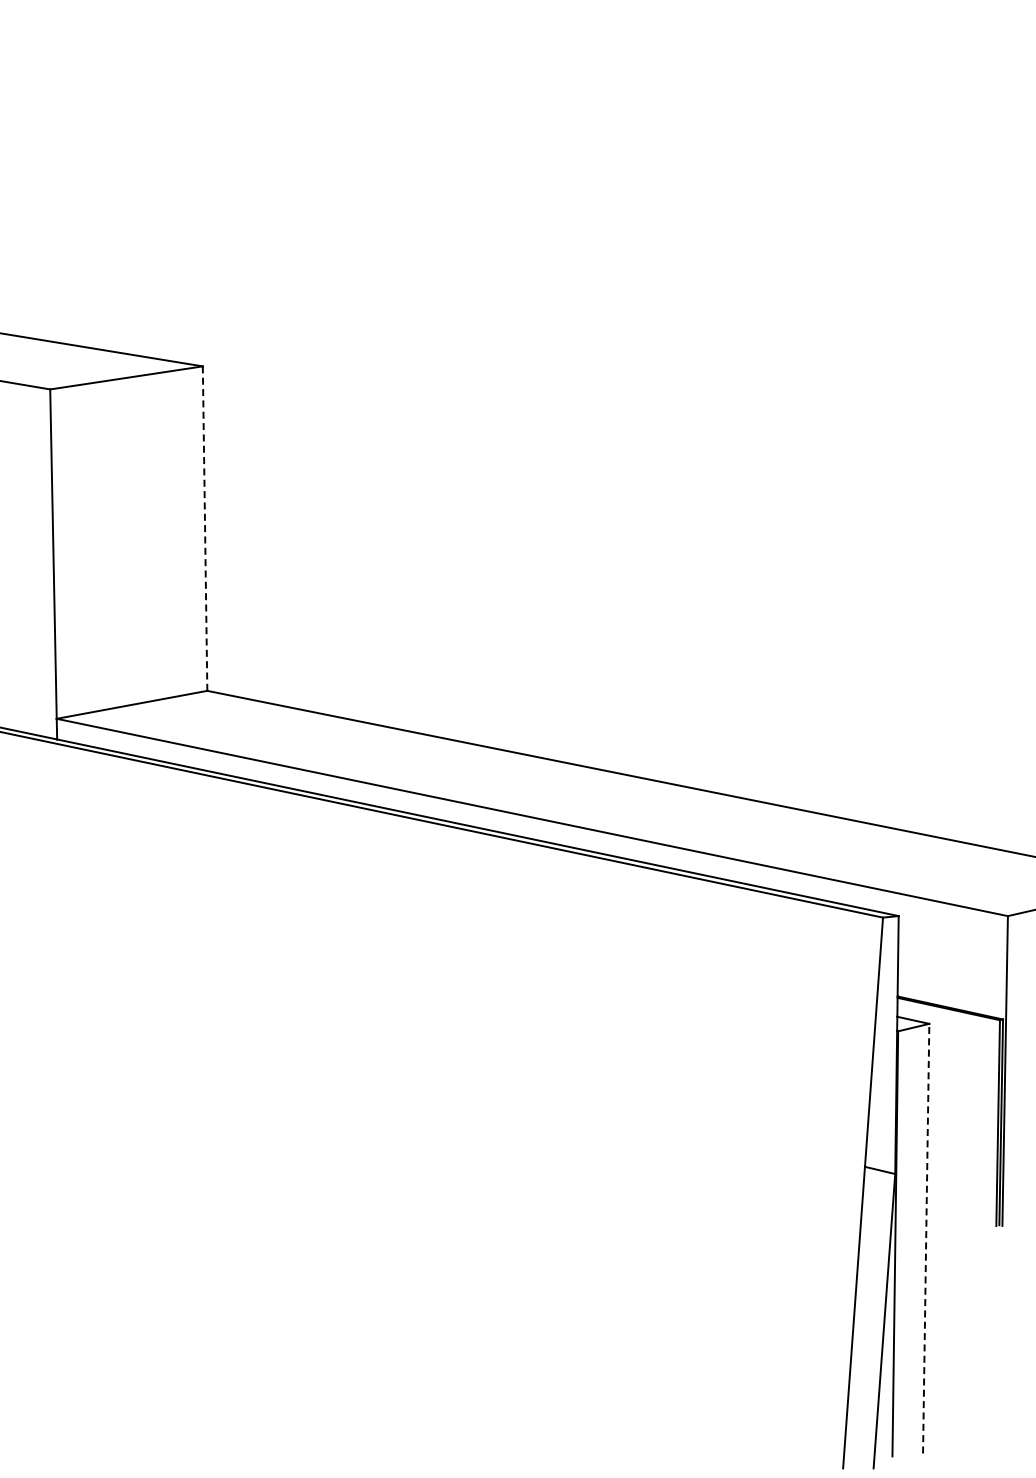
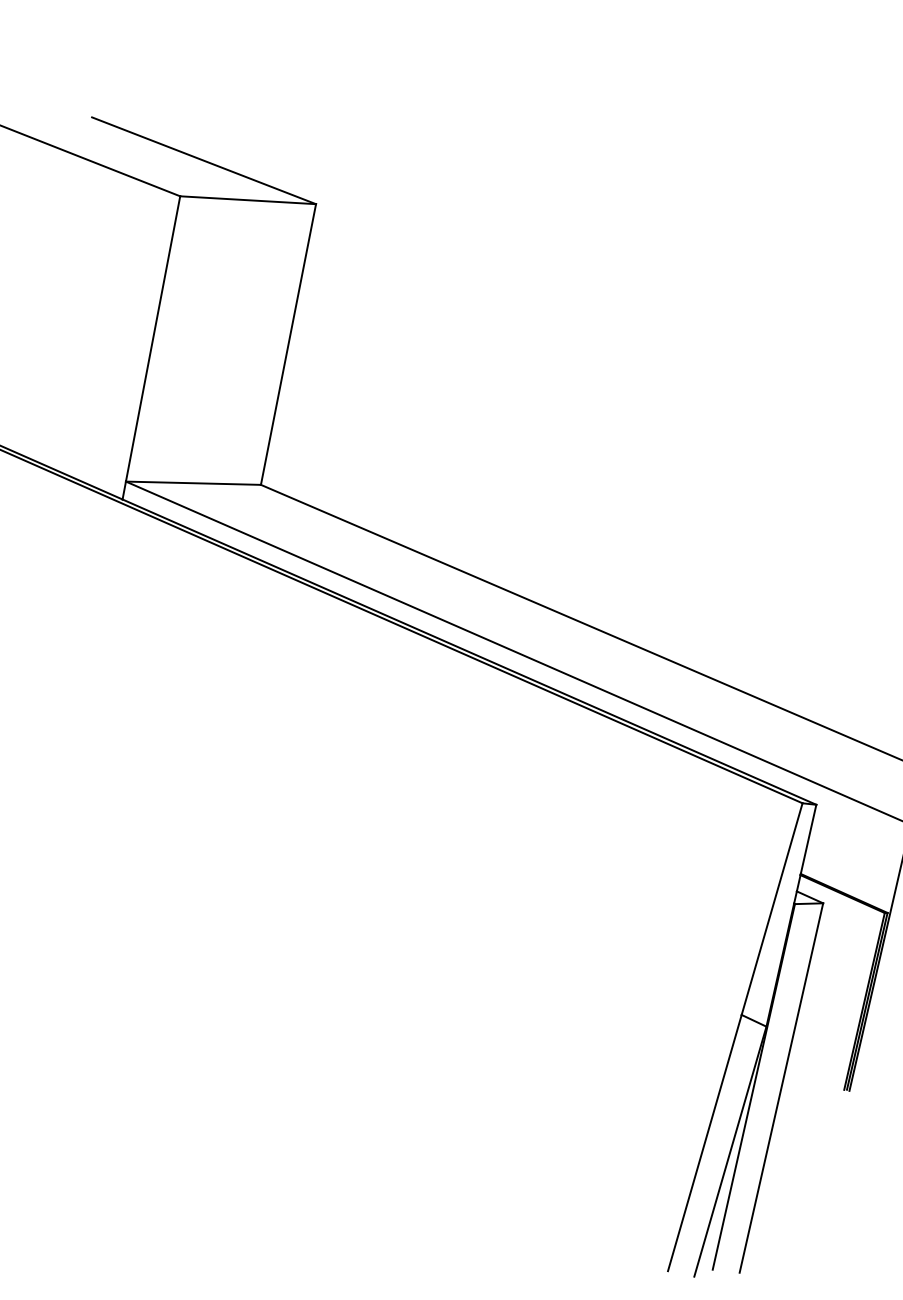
line: (205, 529) -> (288, 345), dashed -> solid
line: (926, 1238) -> (781, 1087), dashed -> solid

